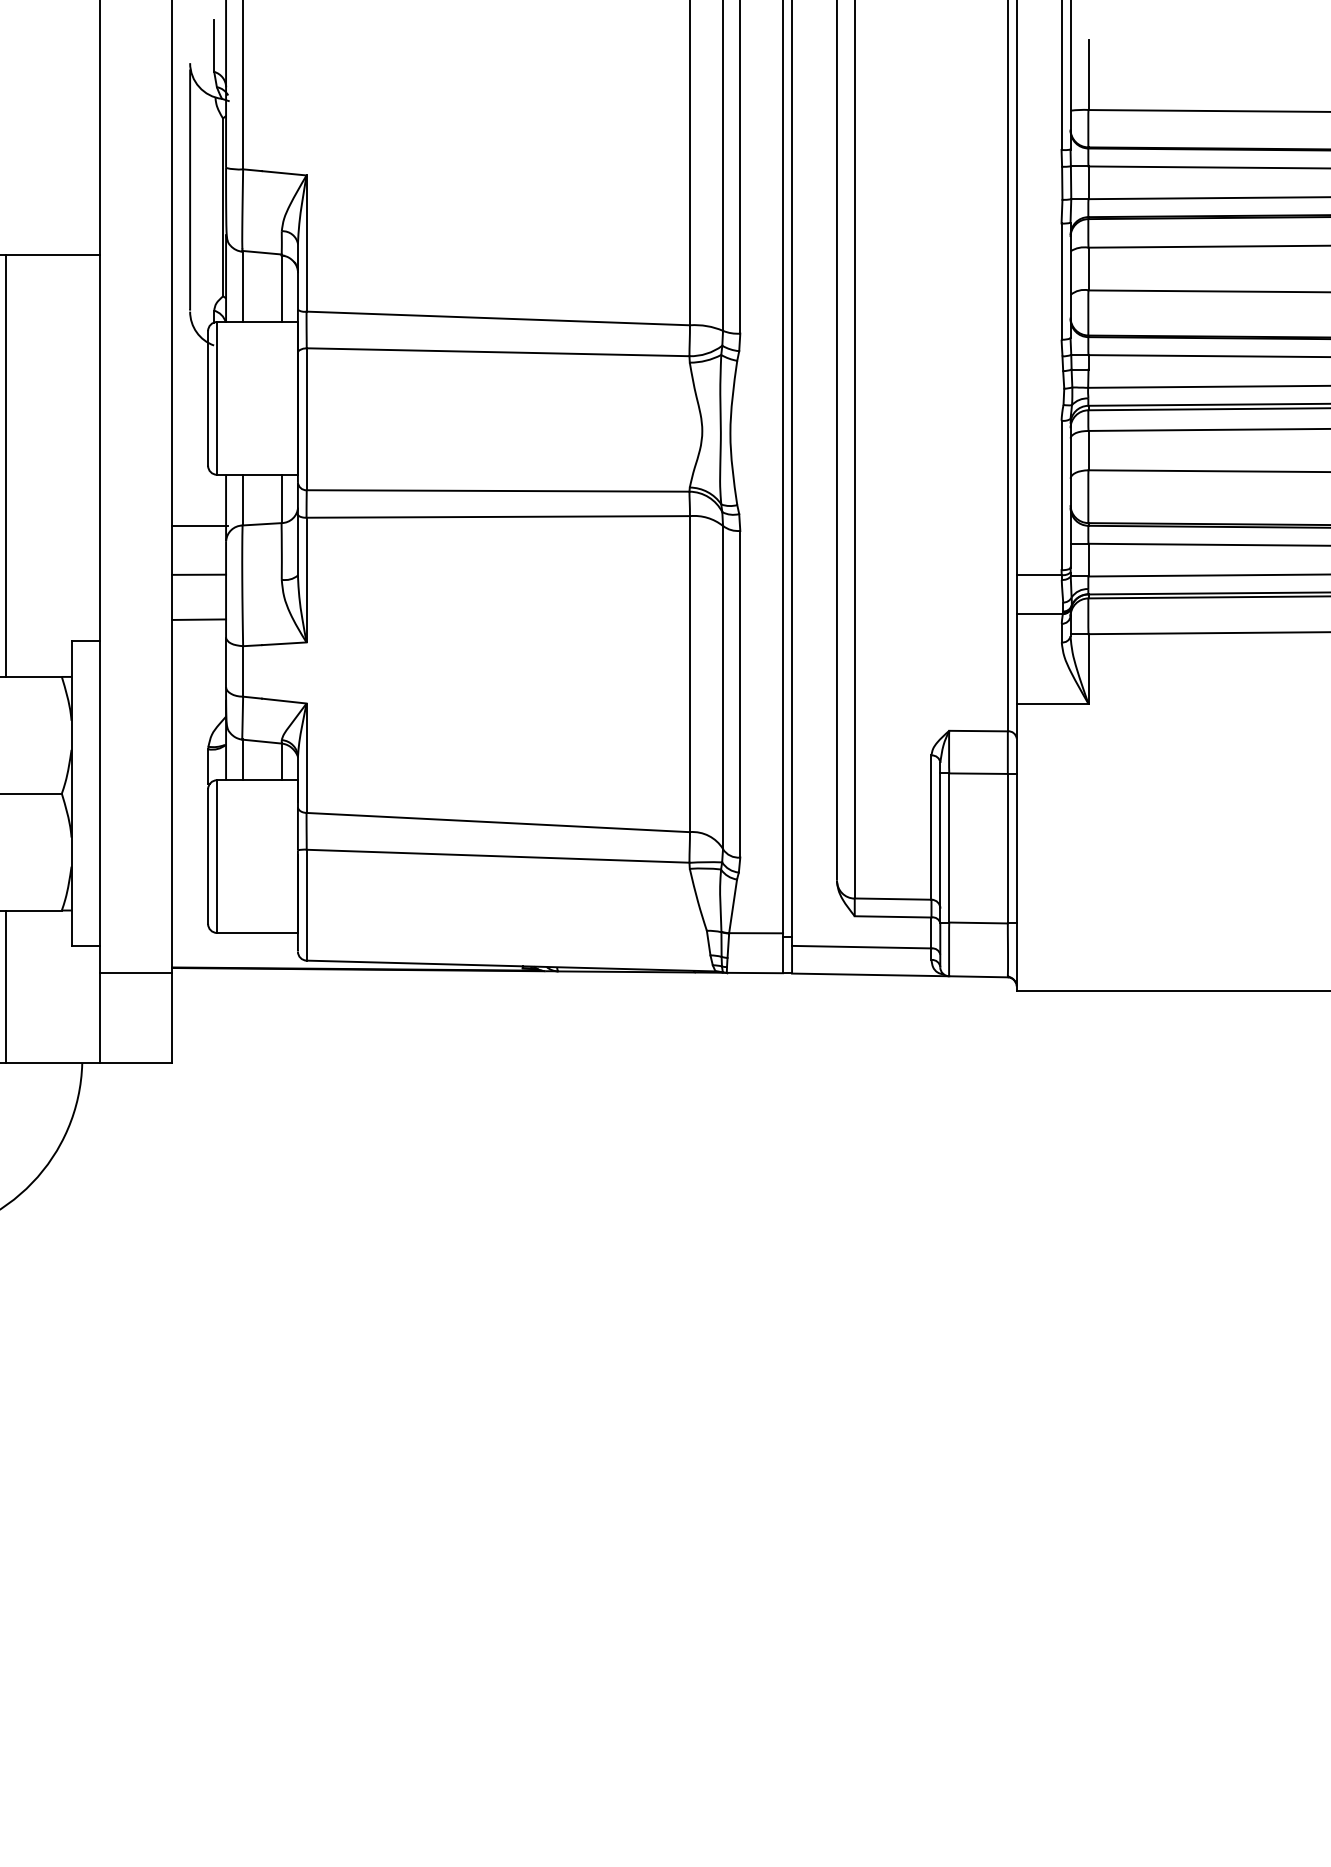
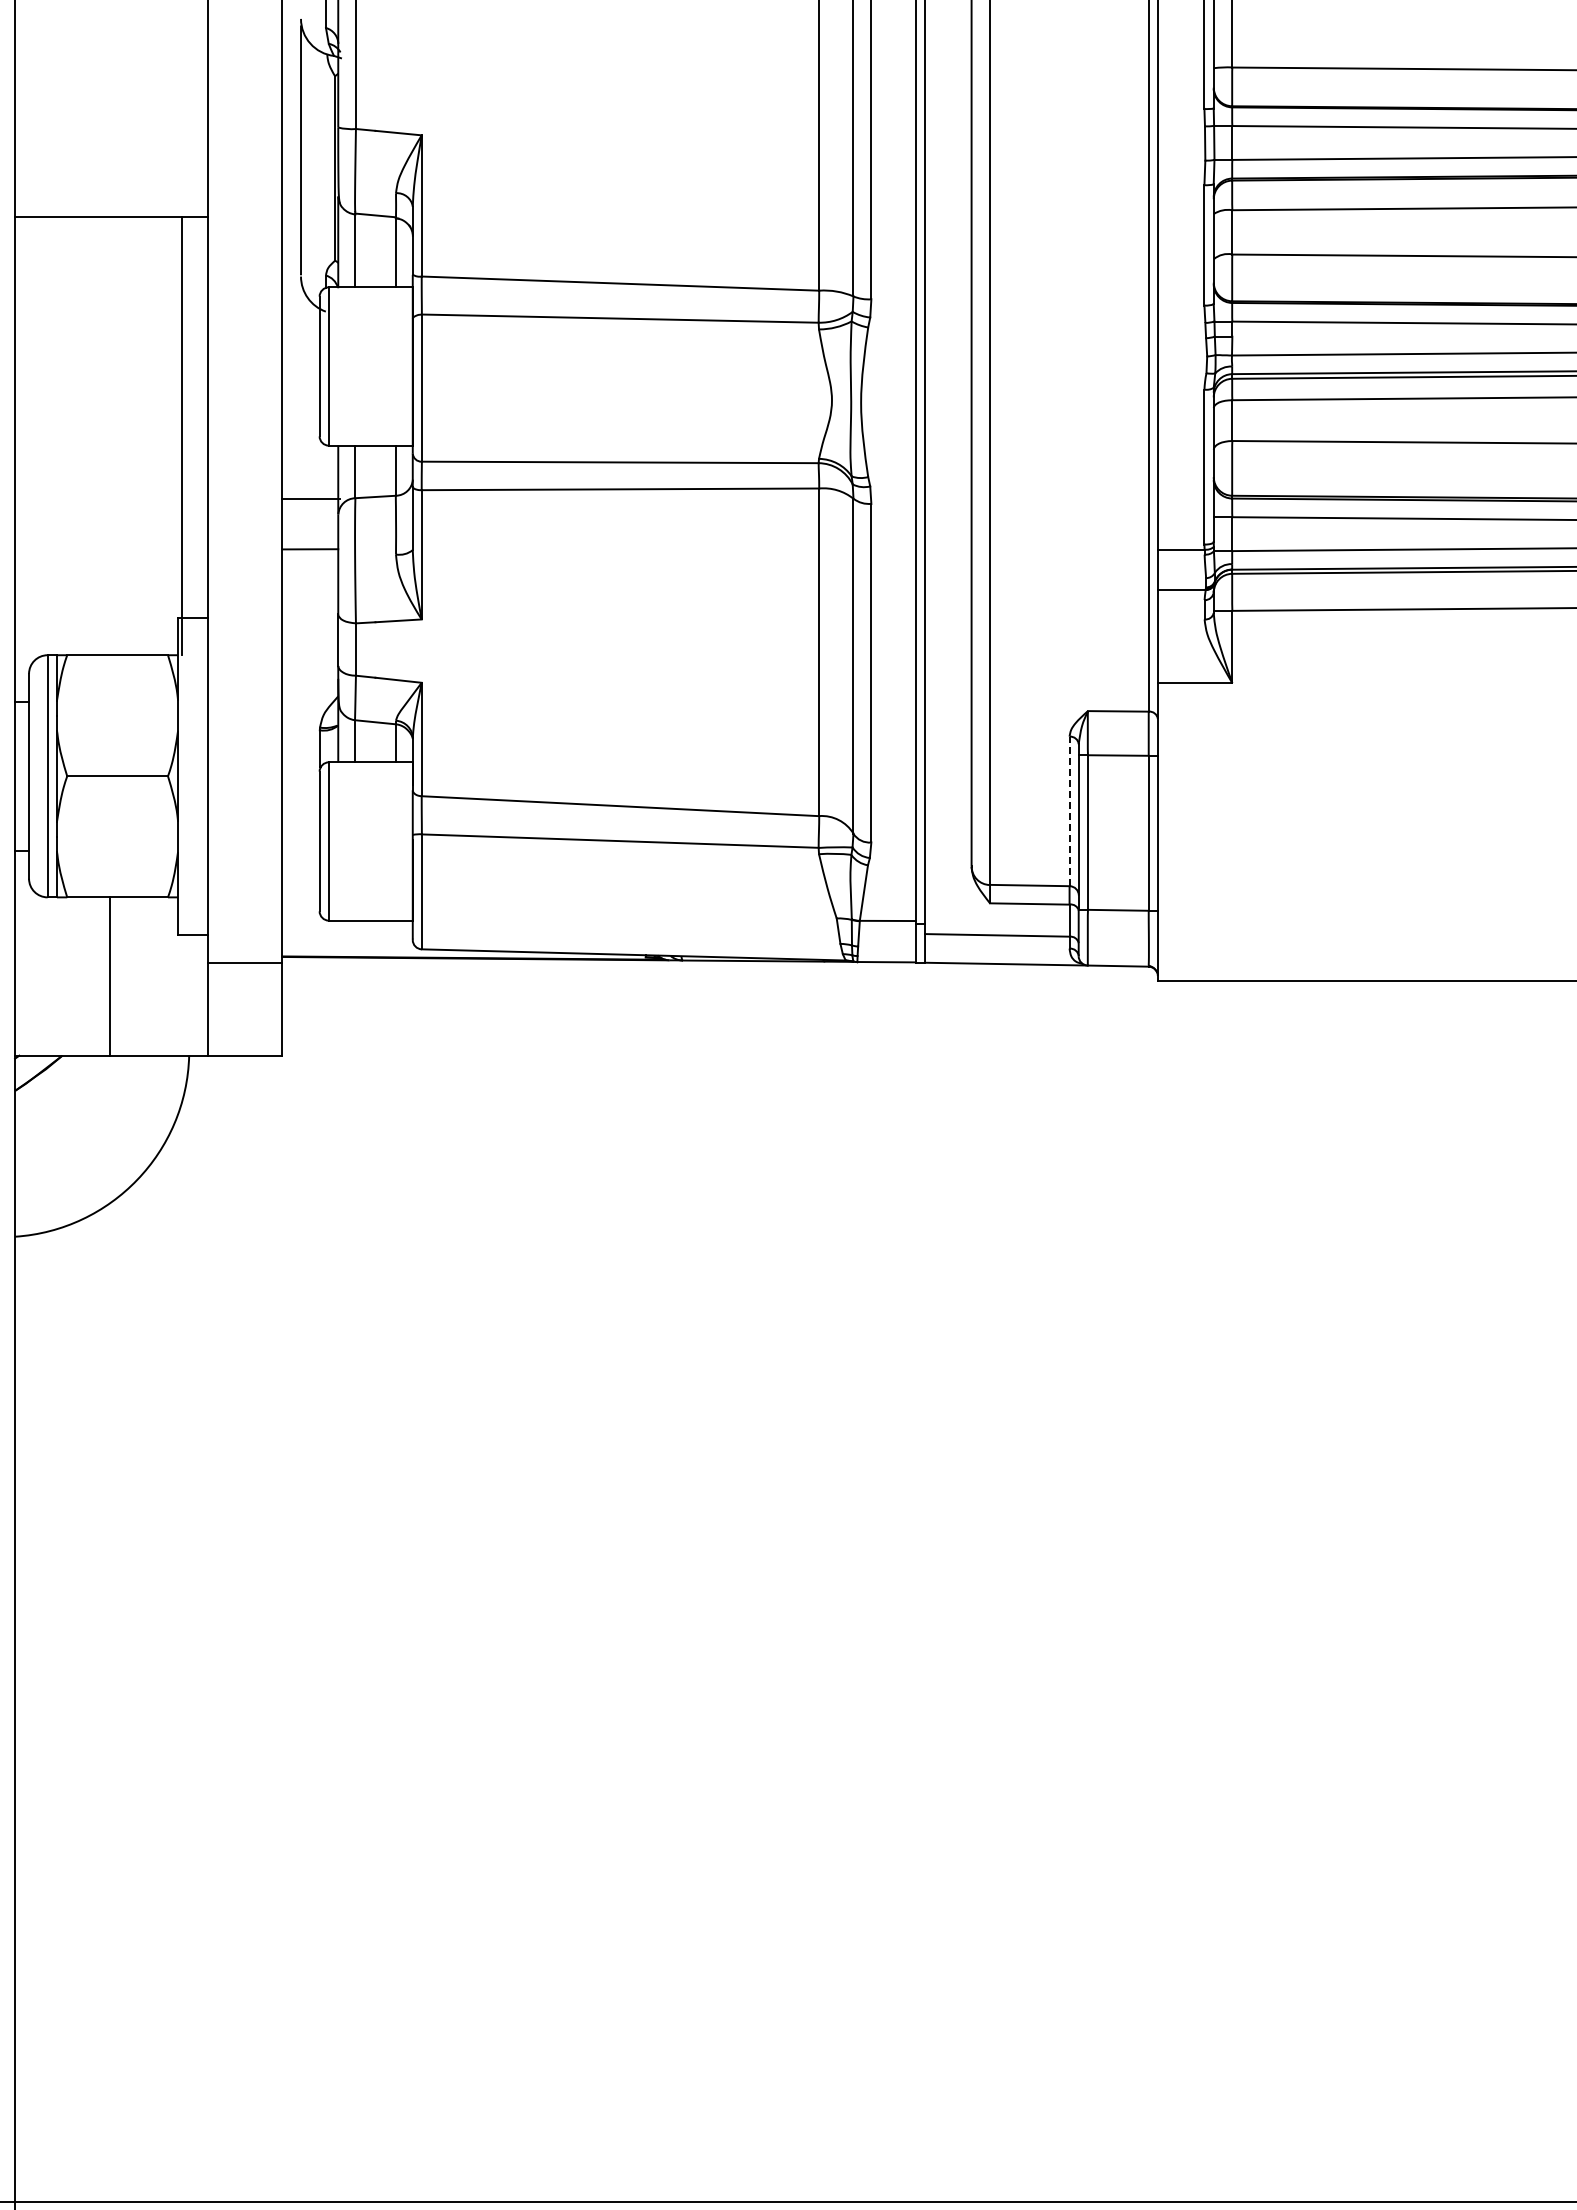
line: (6, 465) -> (182, 436), moved
line: (199, 619) -> (310, 595), removed
line: (931, 827) -> (1069, 811), solid -> dashed

